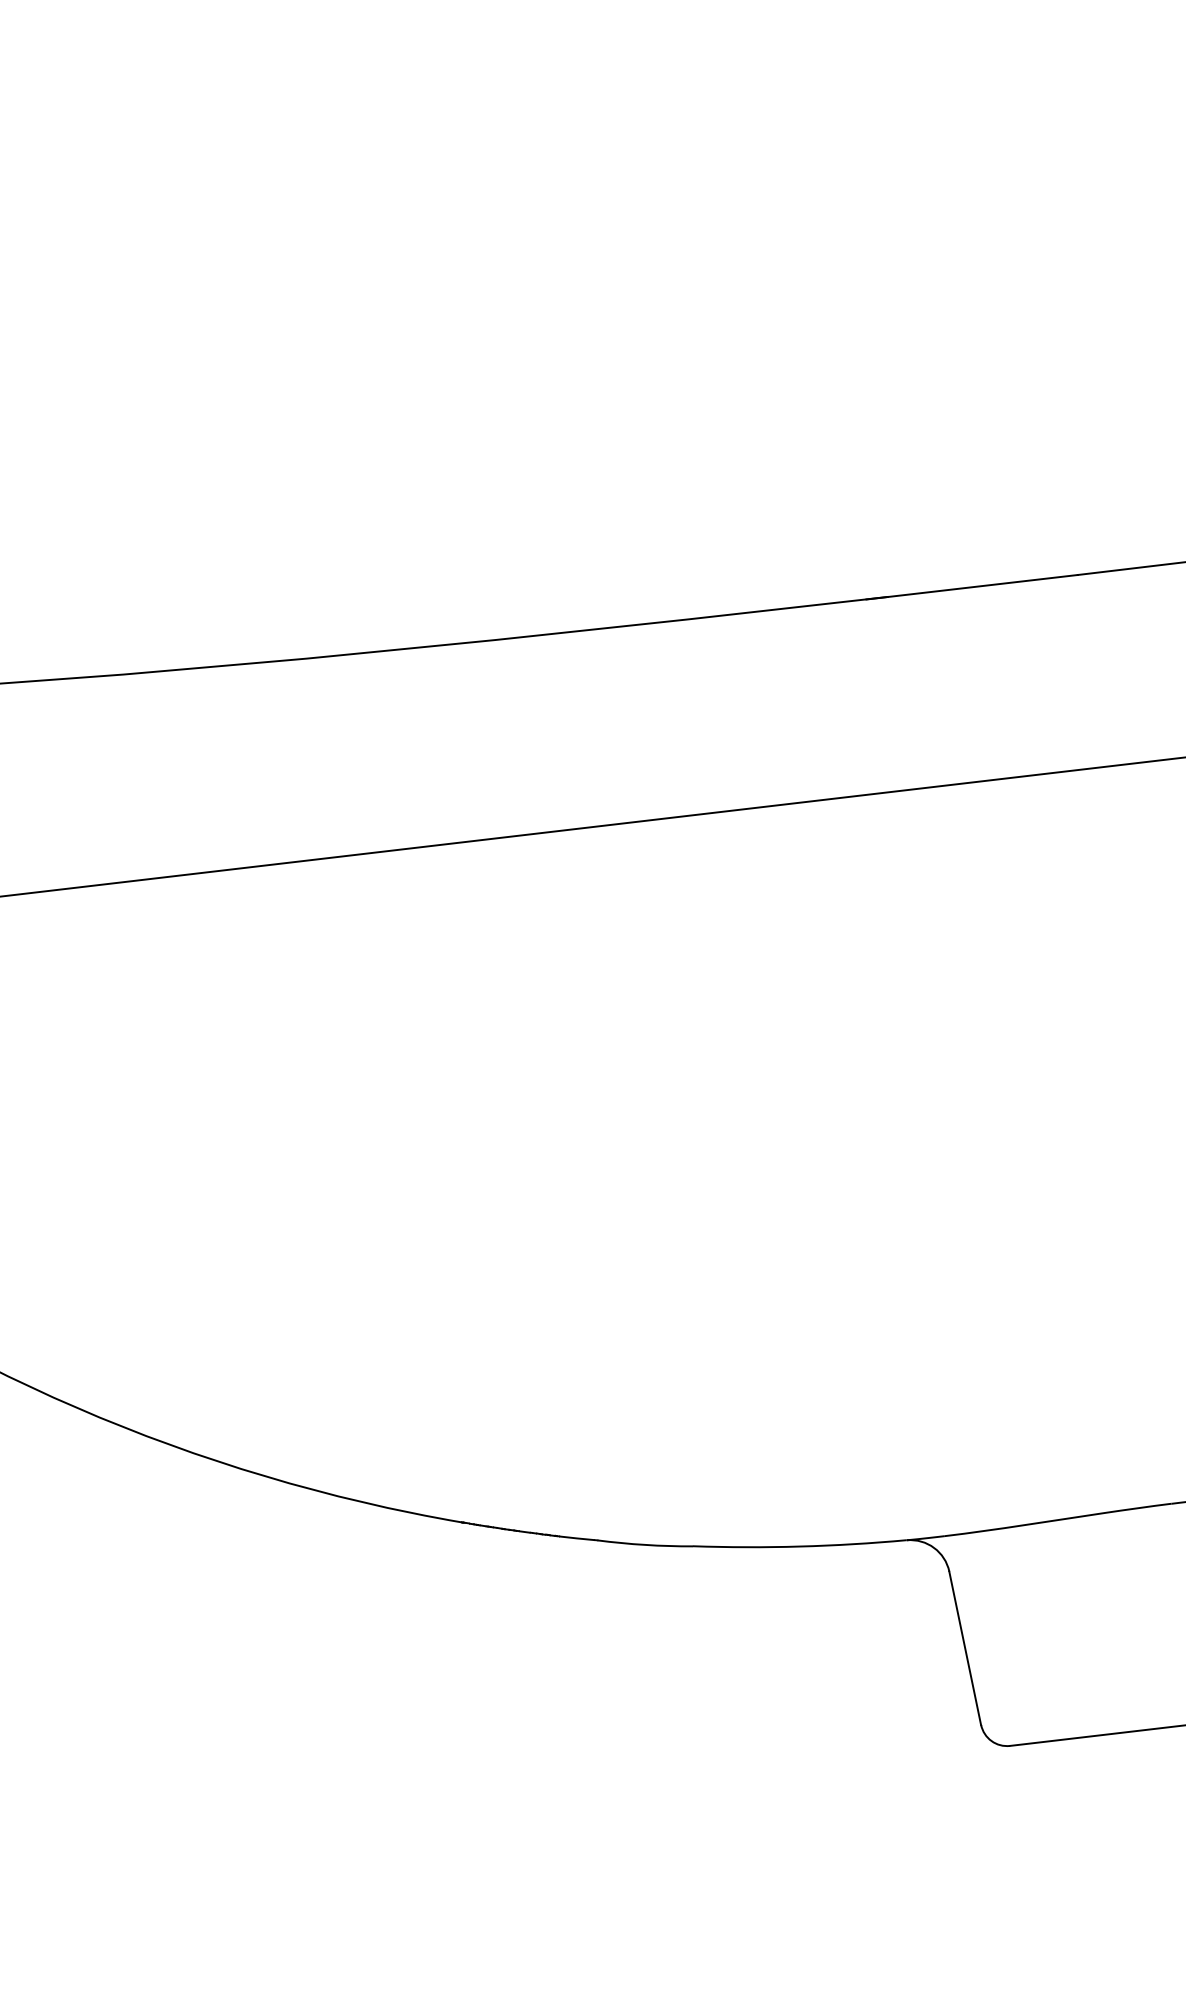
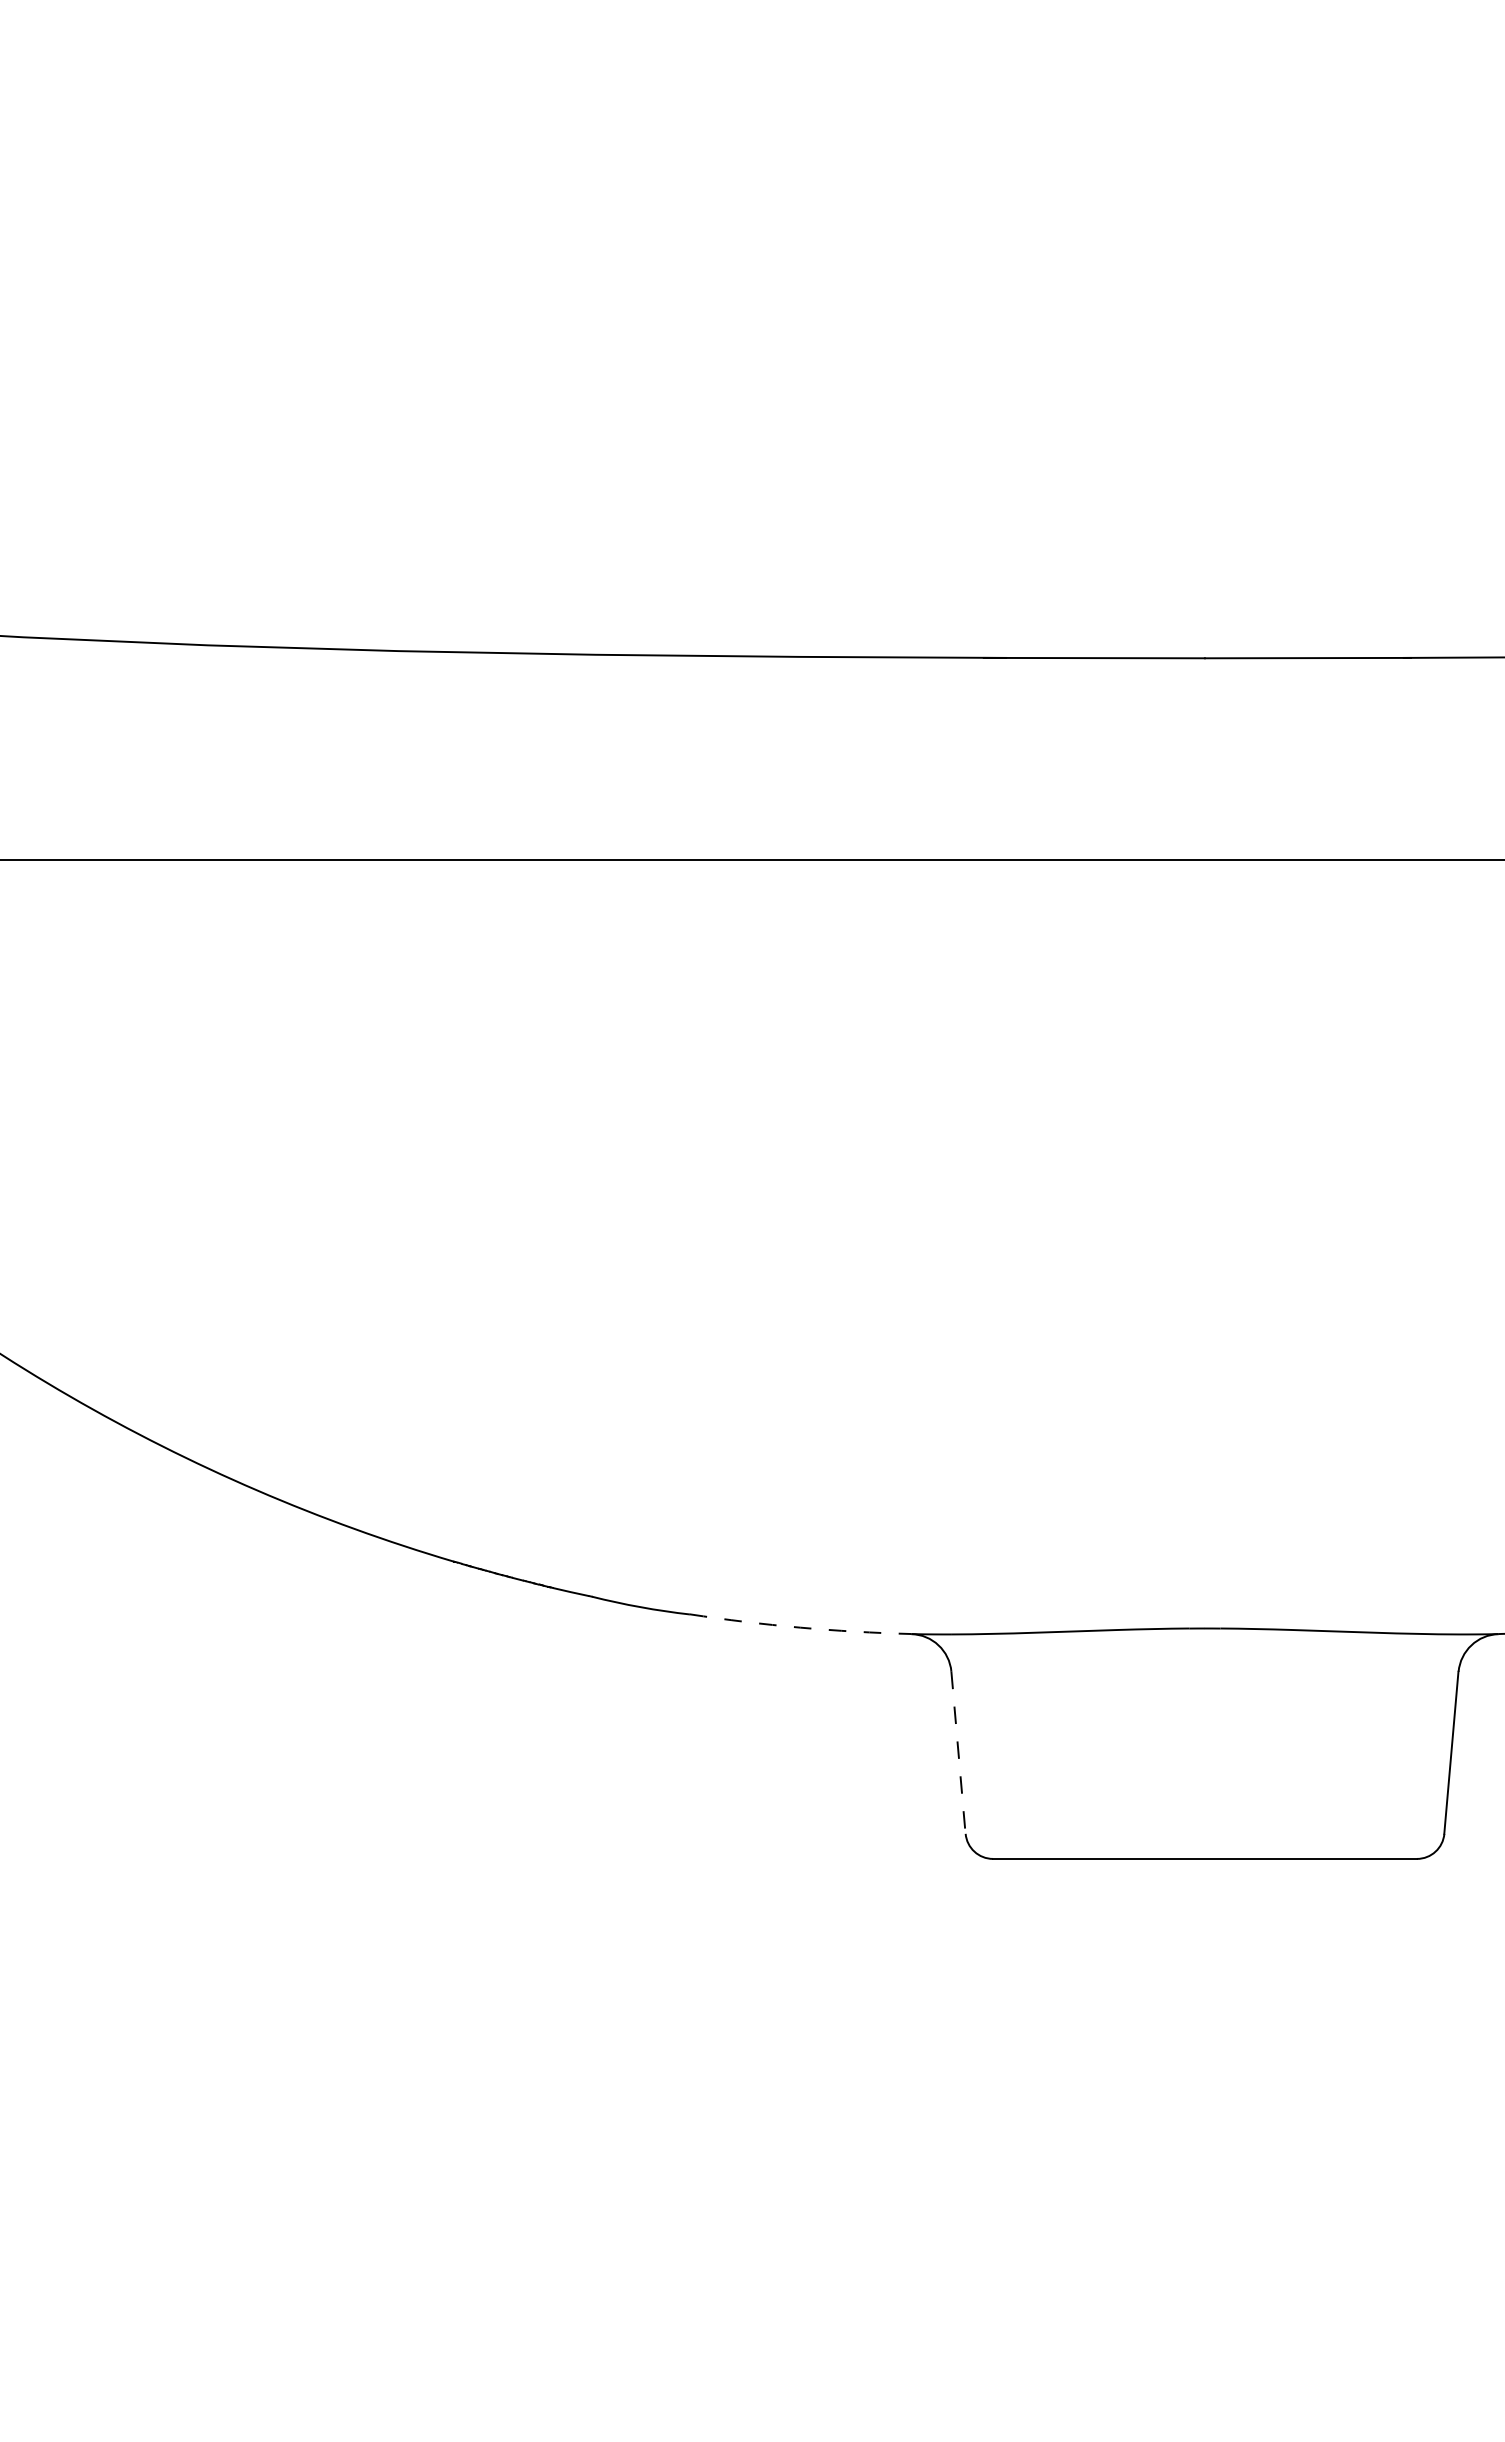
arc: (800, 1546) -> (800, 1627), solid -> dashed
line: (965, 1649) -> (958, 1753), solid -> dashed

